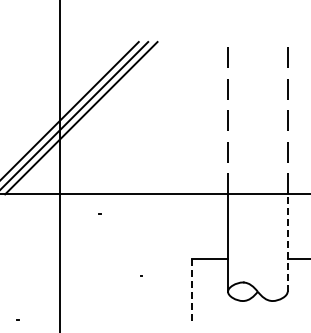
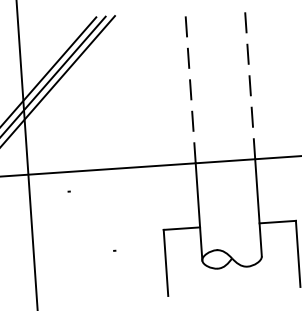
line: (287, 243) -> (258, 208), dashed -> solid
line: (191, 292) -> (165, 263), dashed -> solid

